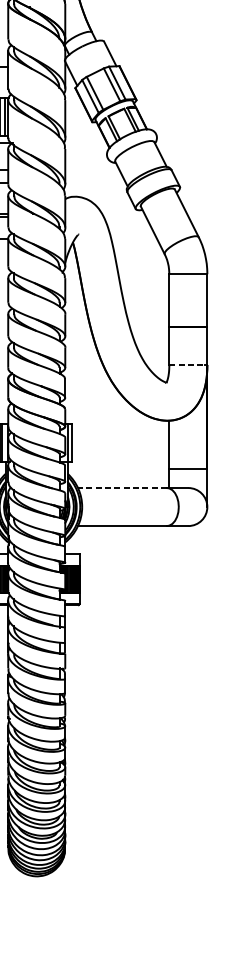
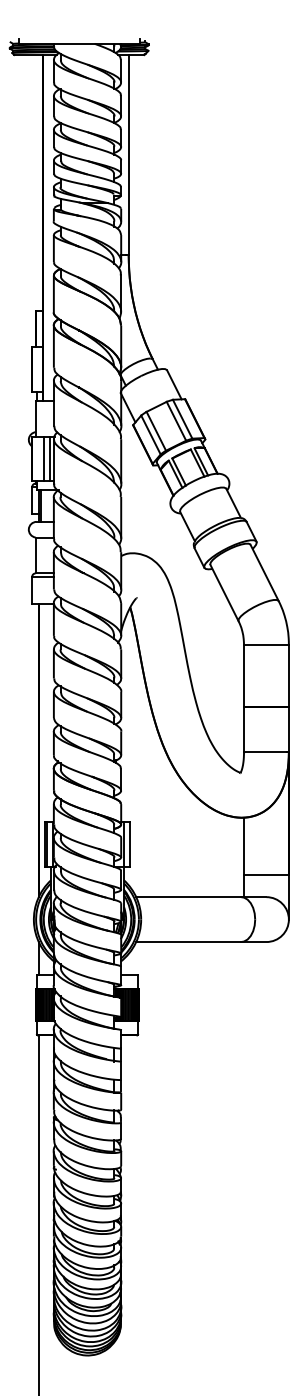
line: (187, 364) -> (265, 751), dashed -> solid
line: (122, 488) -> (188, 897), dashed -> solid

